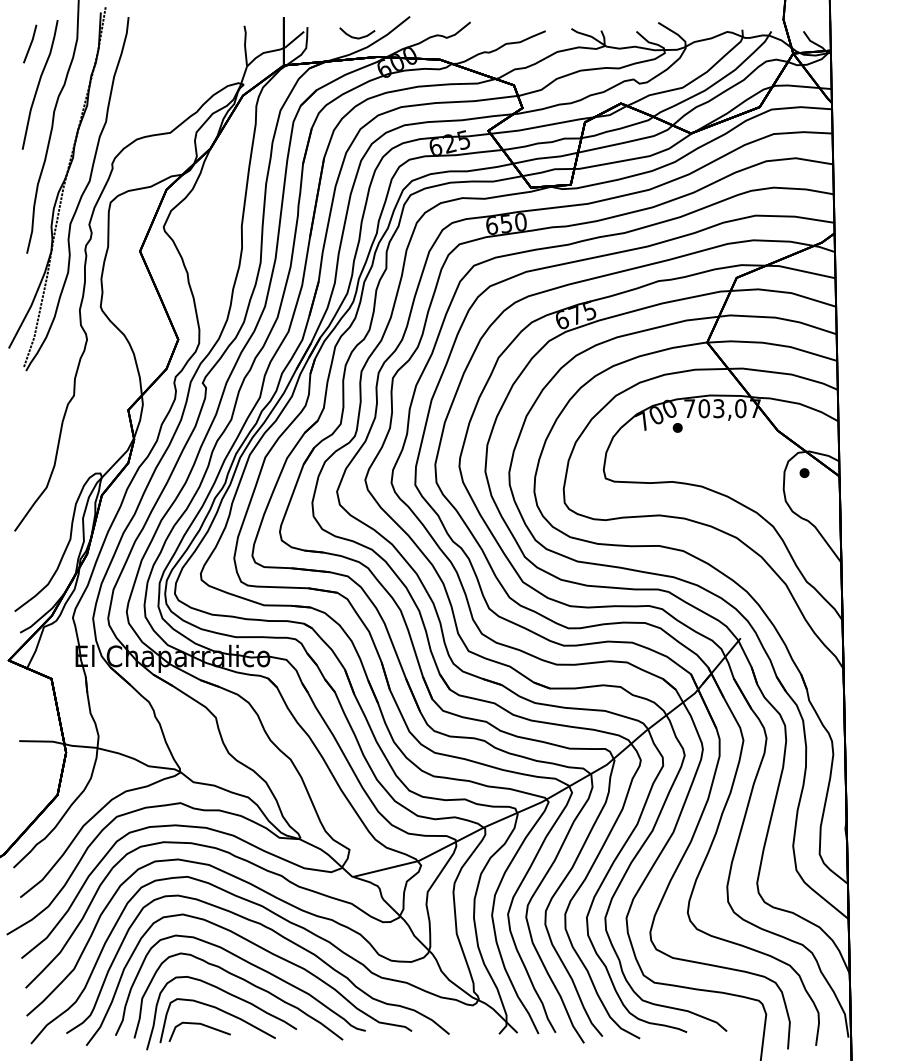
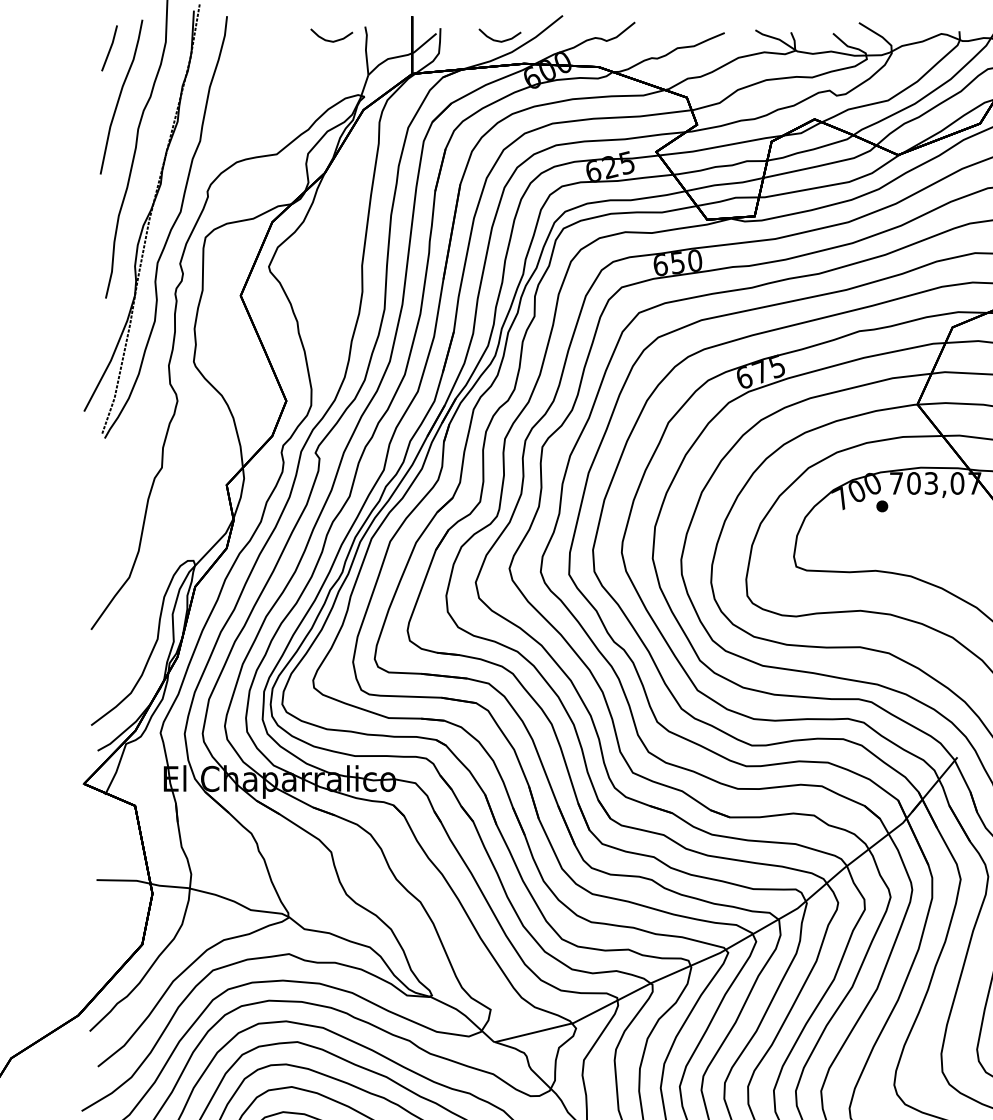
curve: (216, 37) -> (331, 40), added

